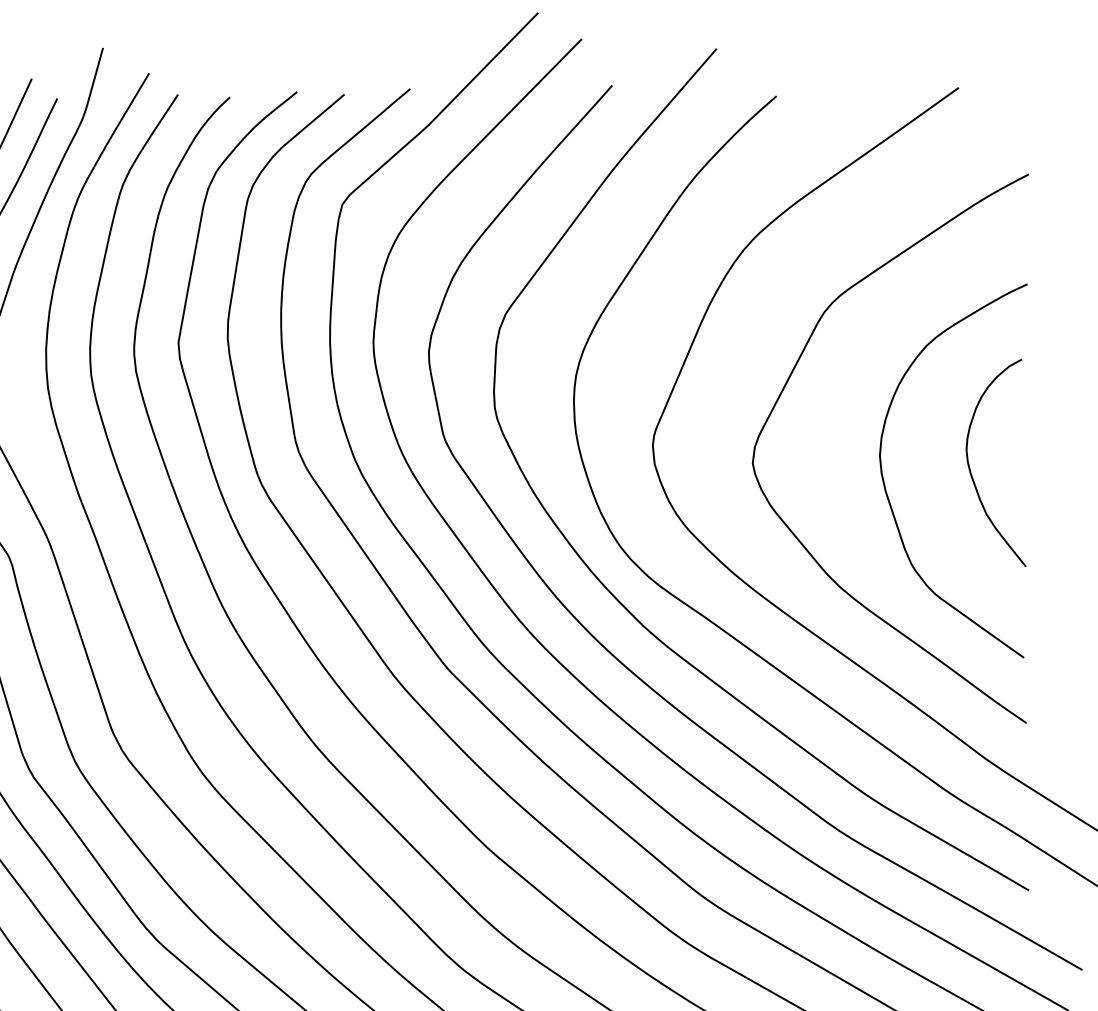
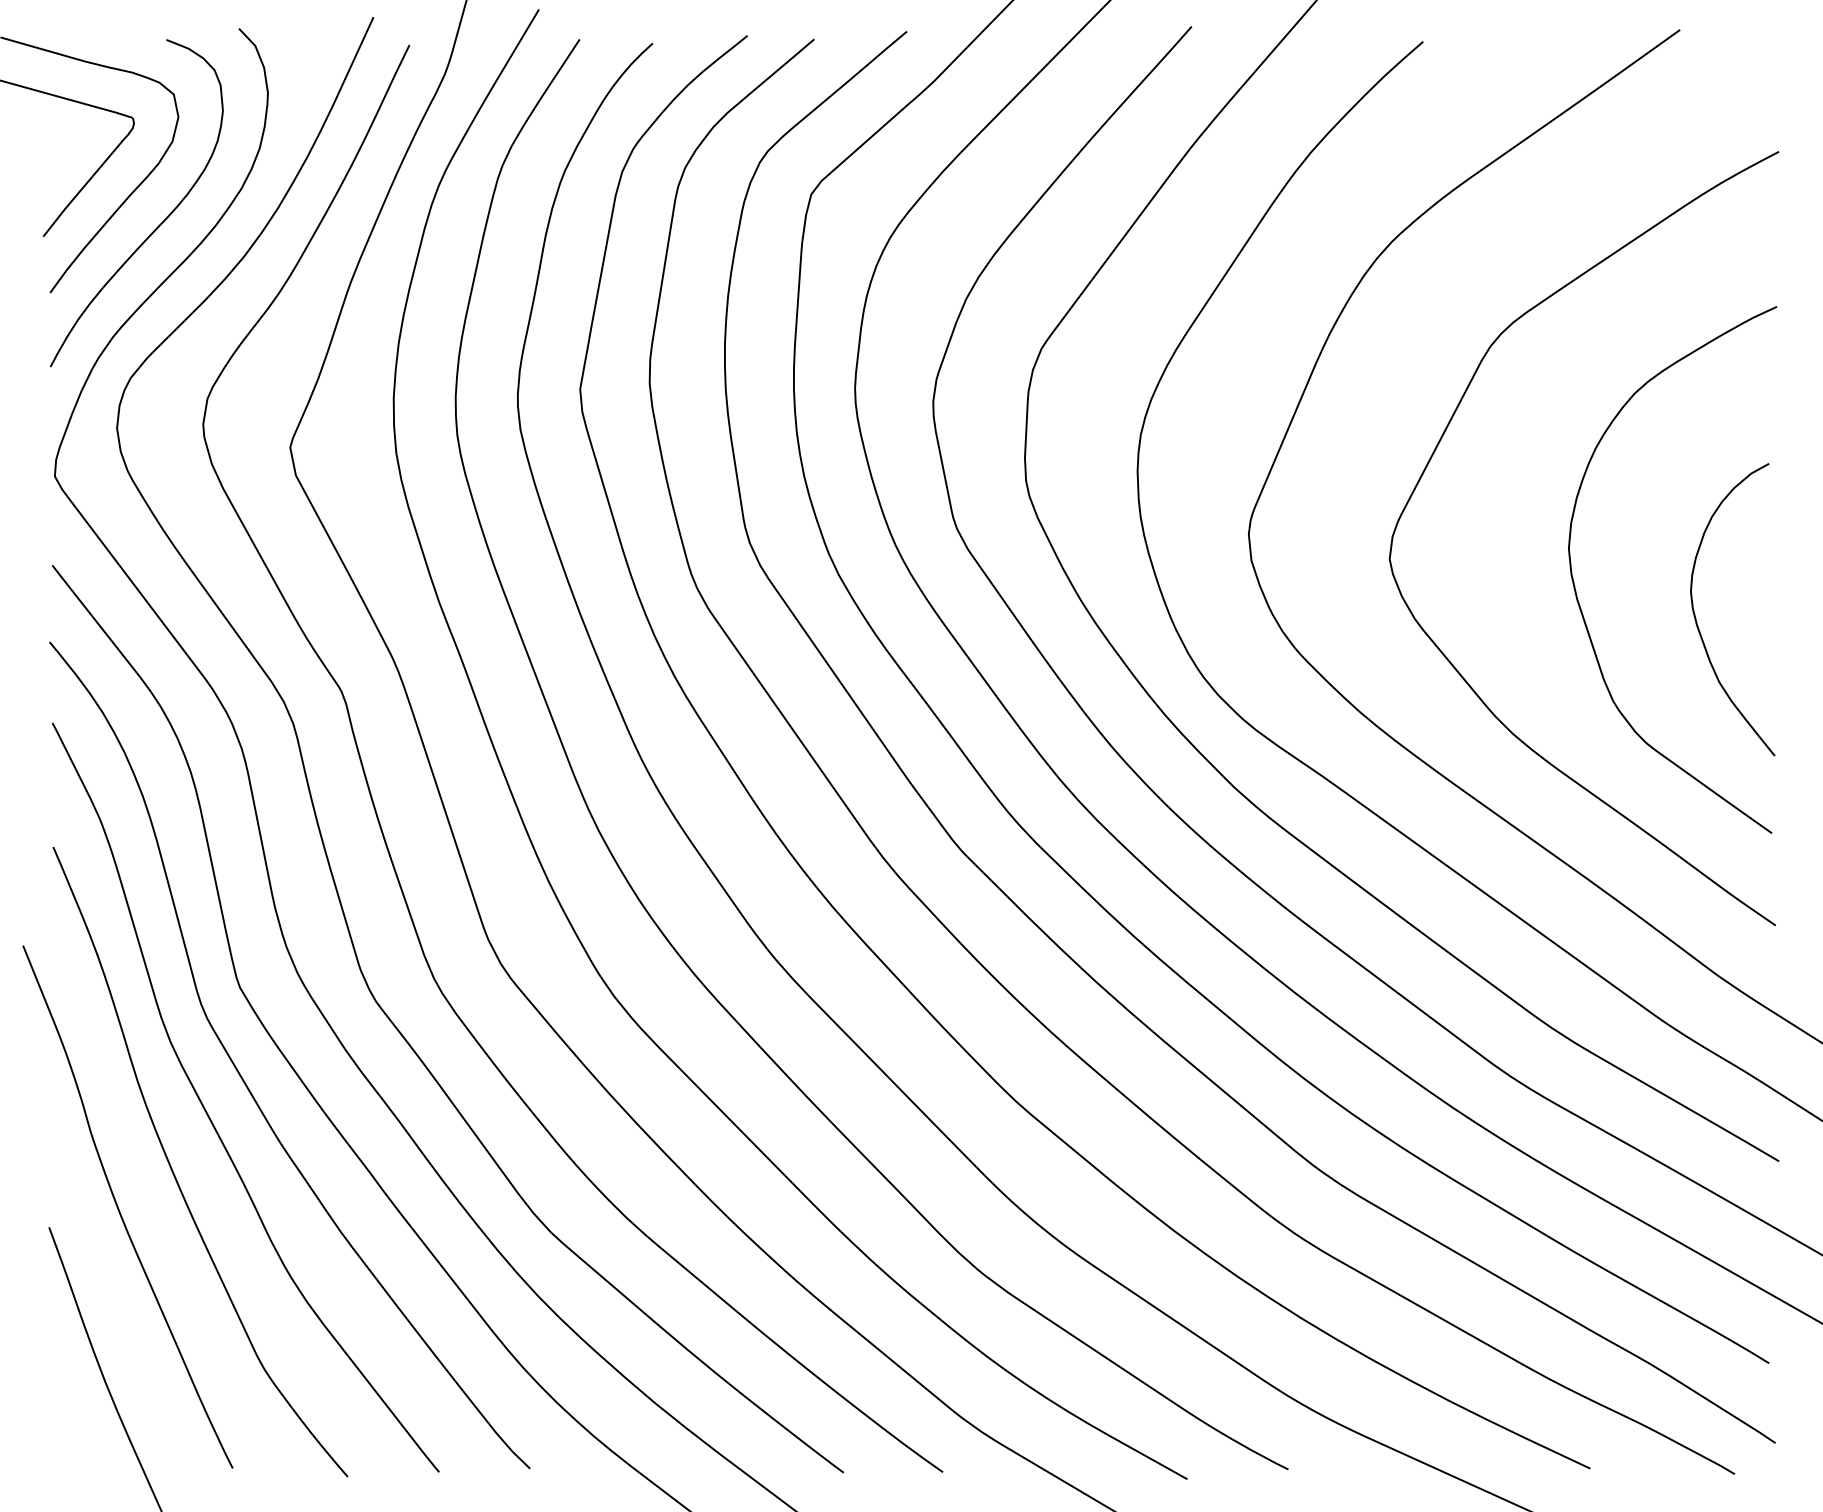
curve: (970, 469) -> (1696, 618), moved

